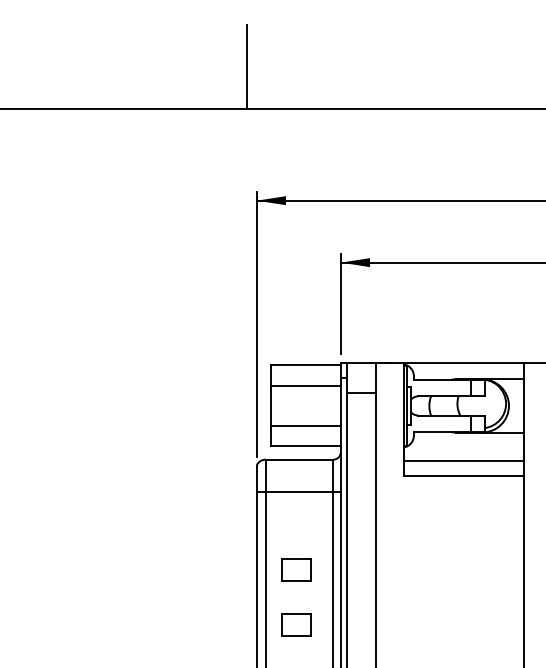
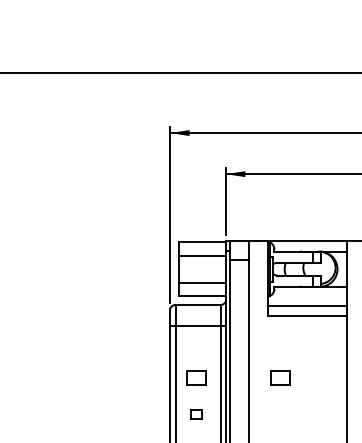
line: (246, 67) -> (163, 44), removed
part: (423, 569) -> (280, 377), added
part: (296, 624) -> (196, 414), size x0.6

